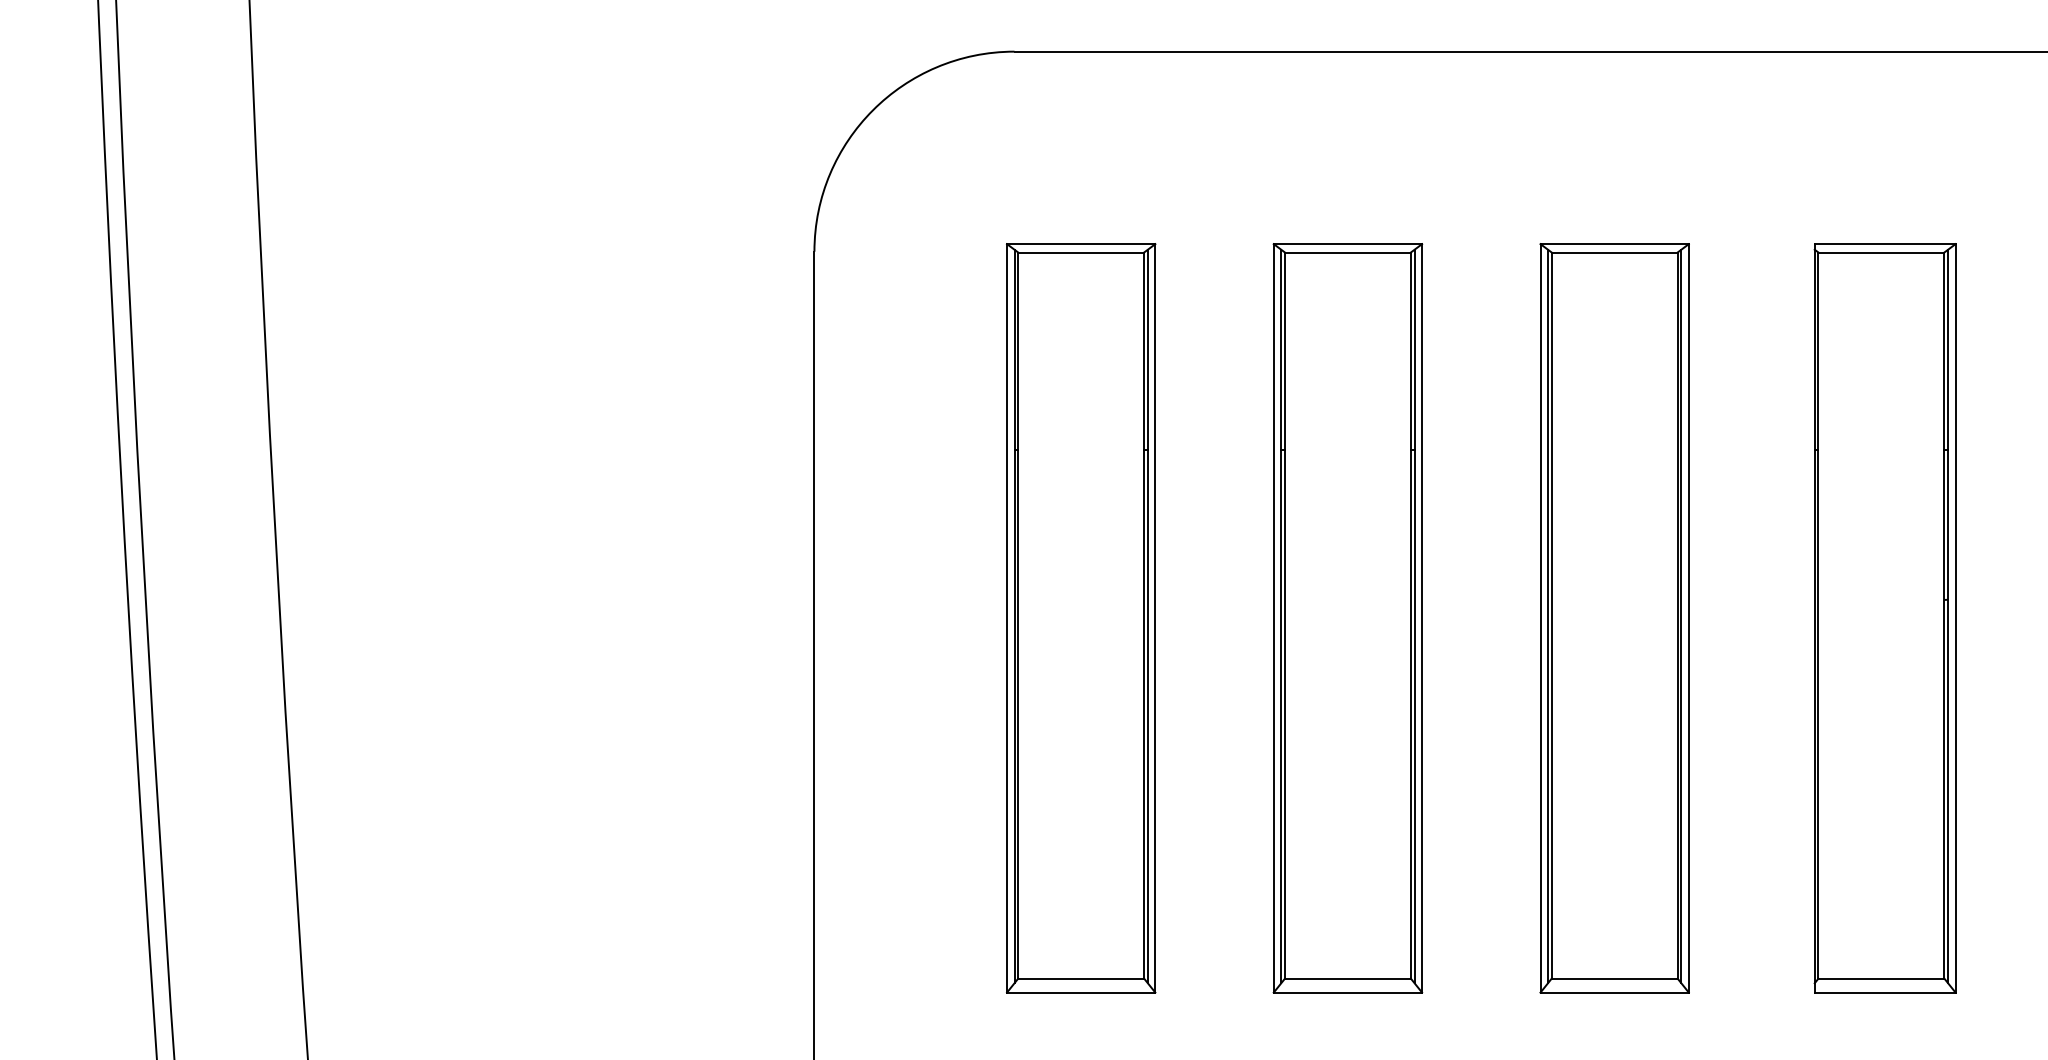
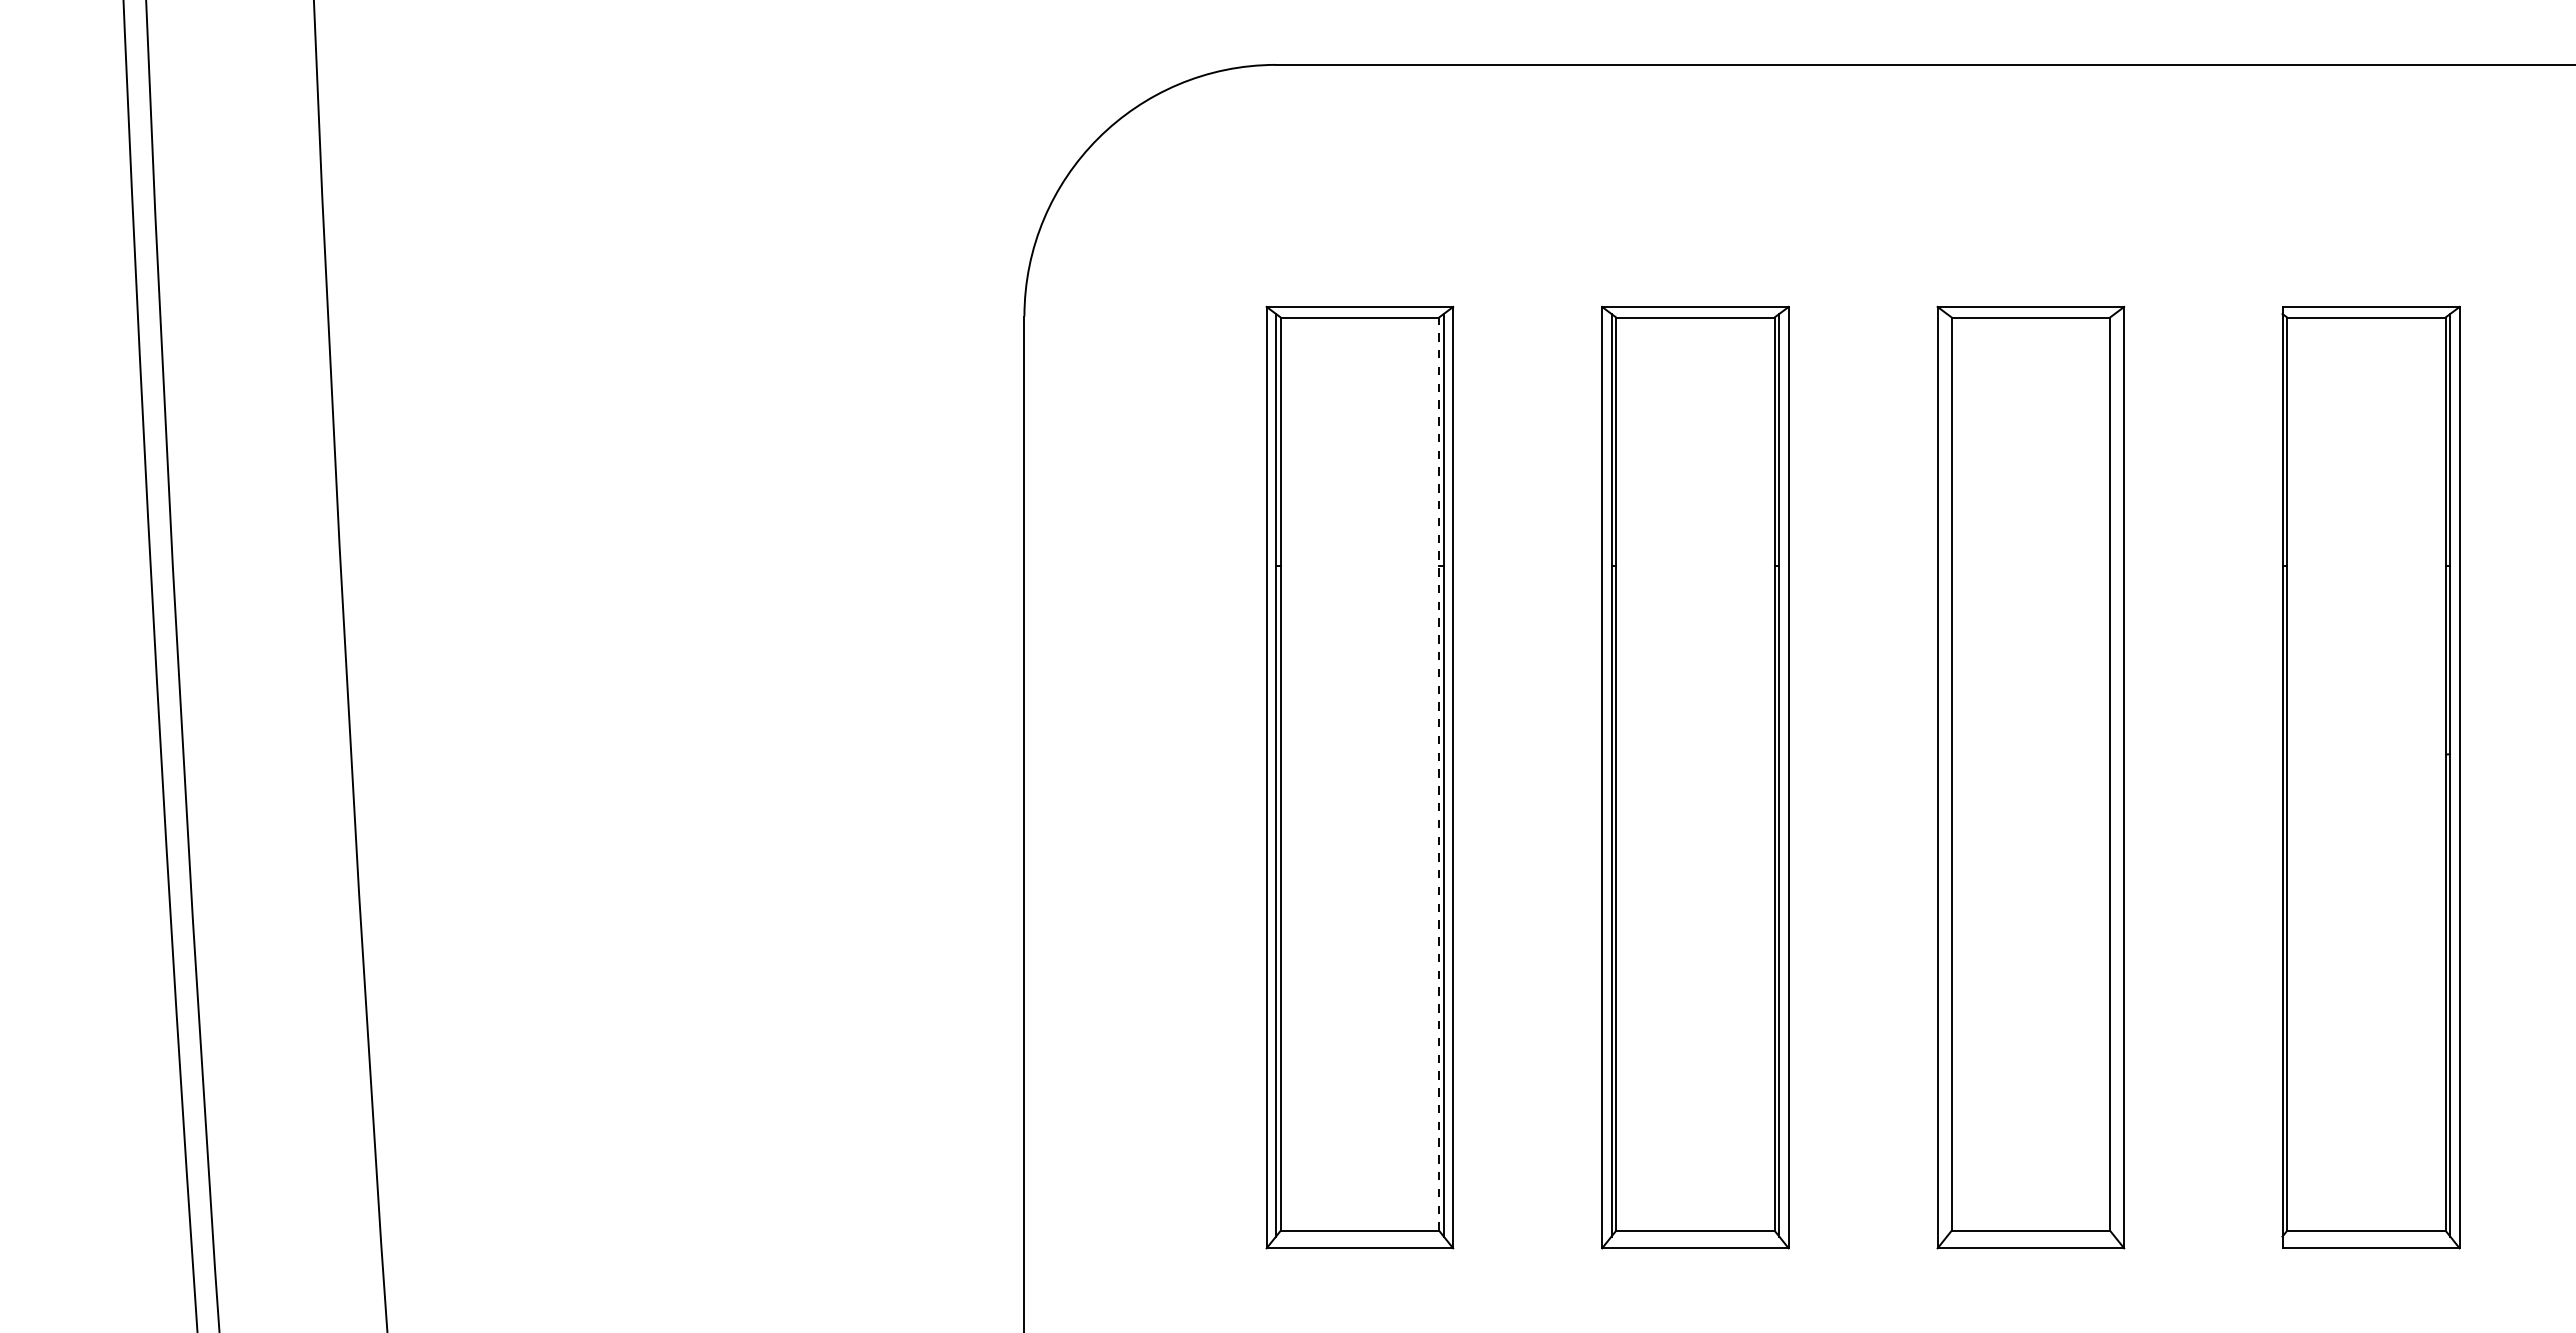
line: (1144, 615) -> (1439, 774), solid -> dashed
line: (1548, 616) -> (1947, 775), removed
line: (1681, 616) -> (2114, 775), removed

